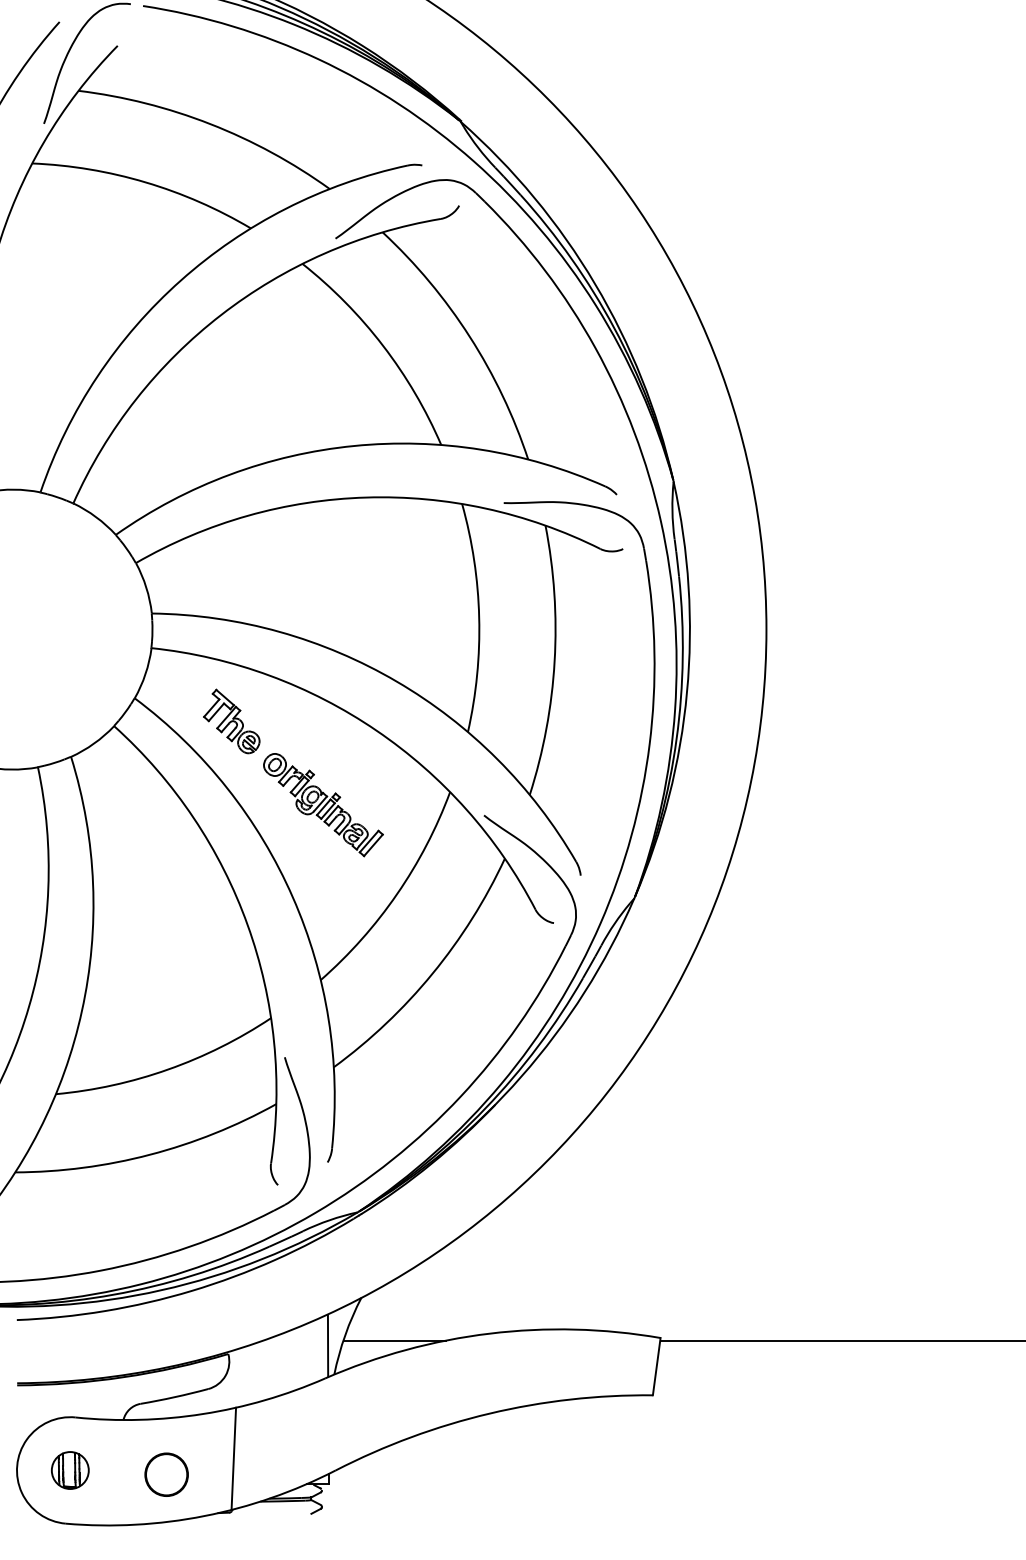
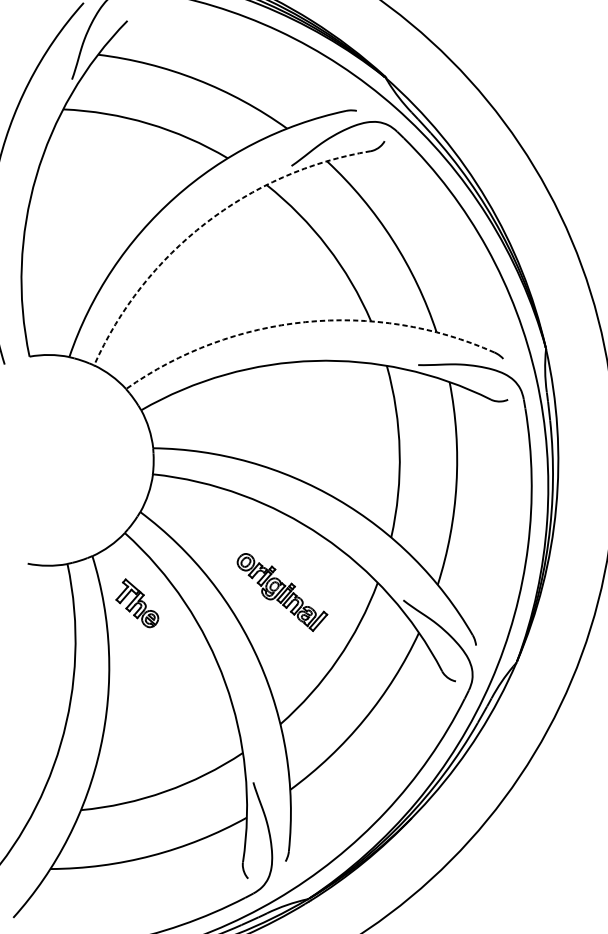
arc: (221, 314) -> (205, 223), solid -> dashed
arc: (354, 445) -> (305, 321), solid -> dashed
part: (231, 721) -> (137, 603), moved

